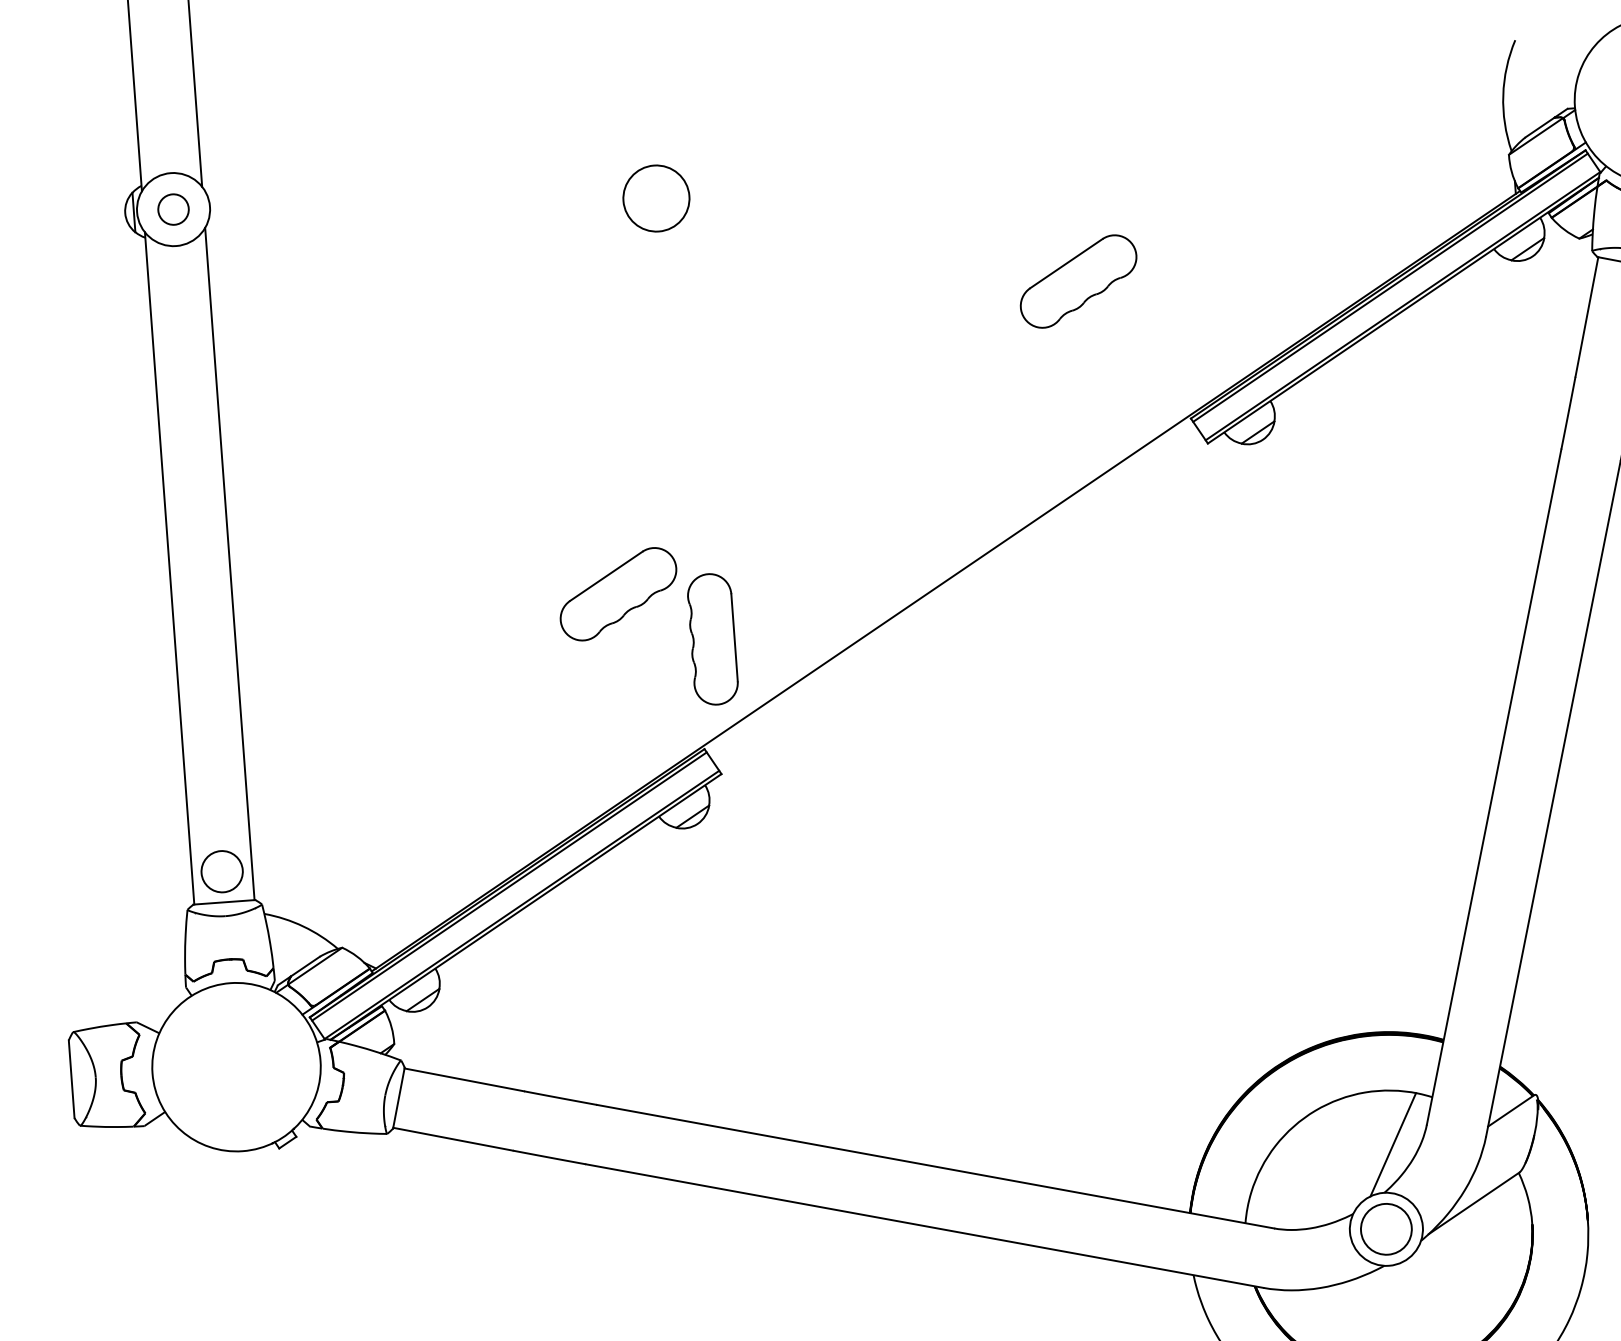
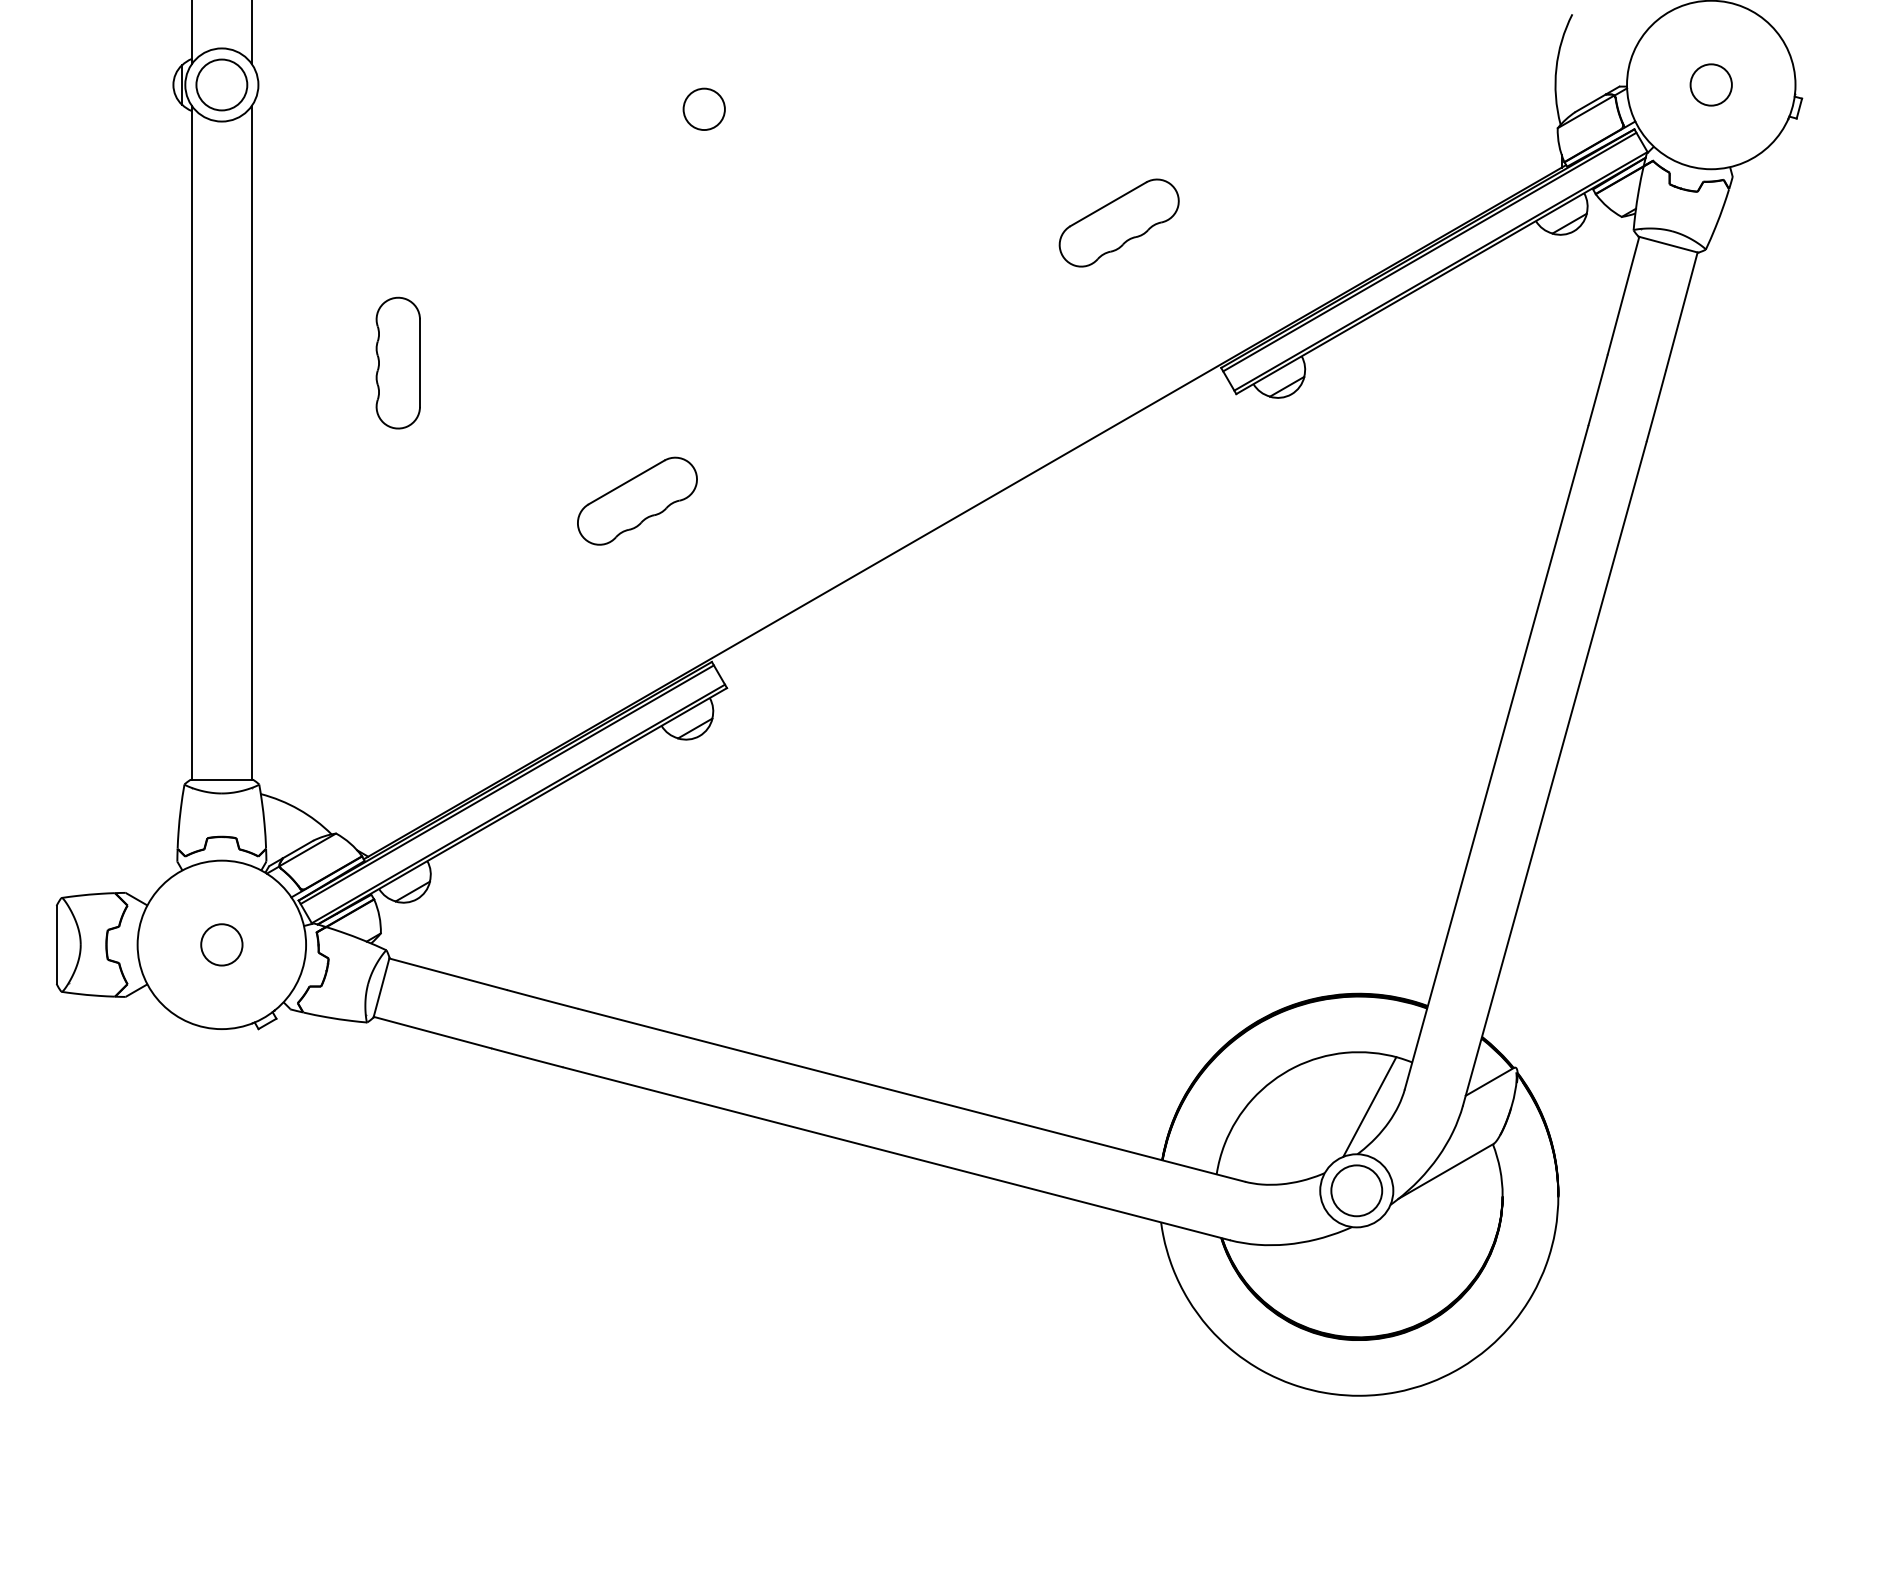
circle: (655, 198) -> (703, 109), size x0.62
circle: (173, 209) -> (221, 84), size x1.67
part: (712, 638) -> (397, 362), moved
circle: (221, 871) -> (221, 944), moved

